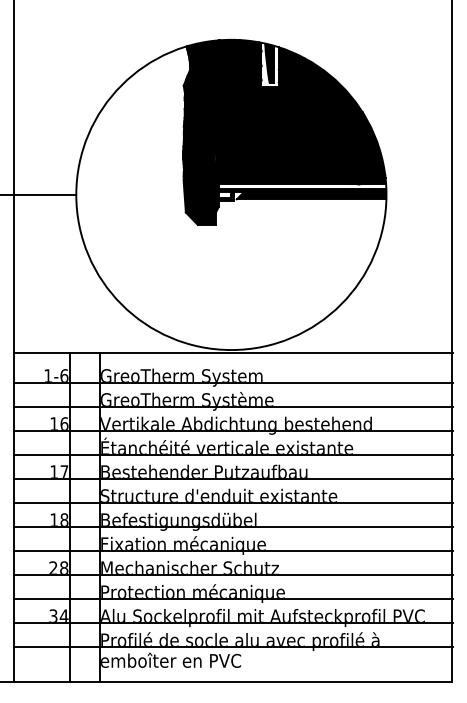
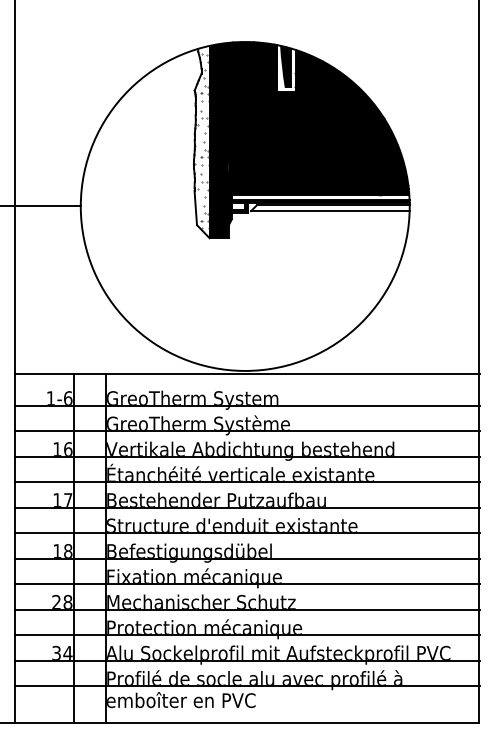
fill: (189, 133) -> (200, 141), removed
fill: (311, 196) -> (330, 208), removed

